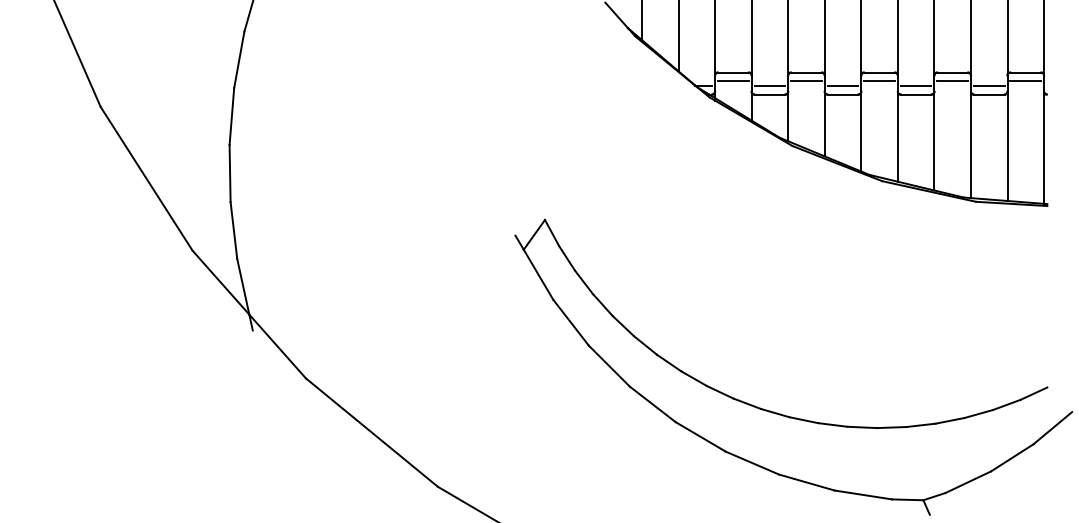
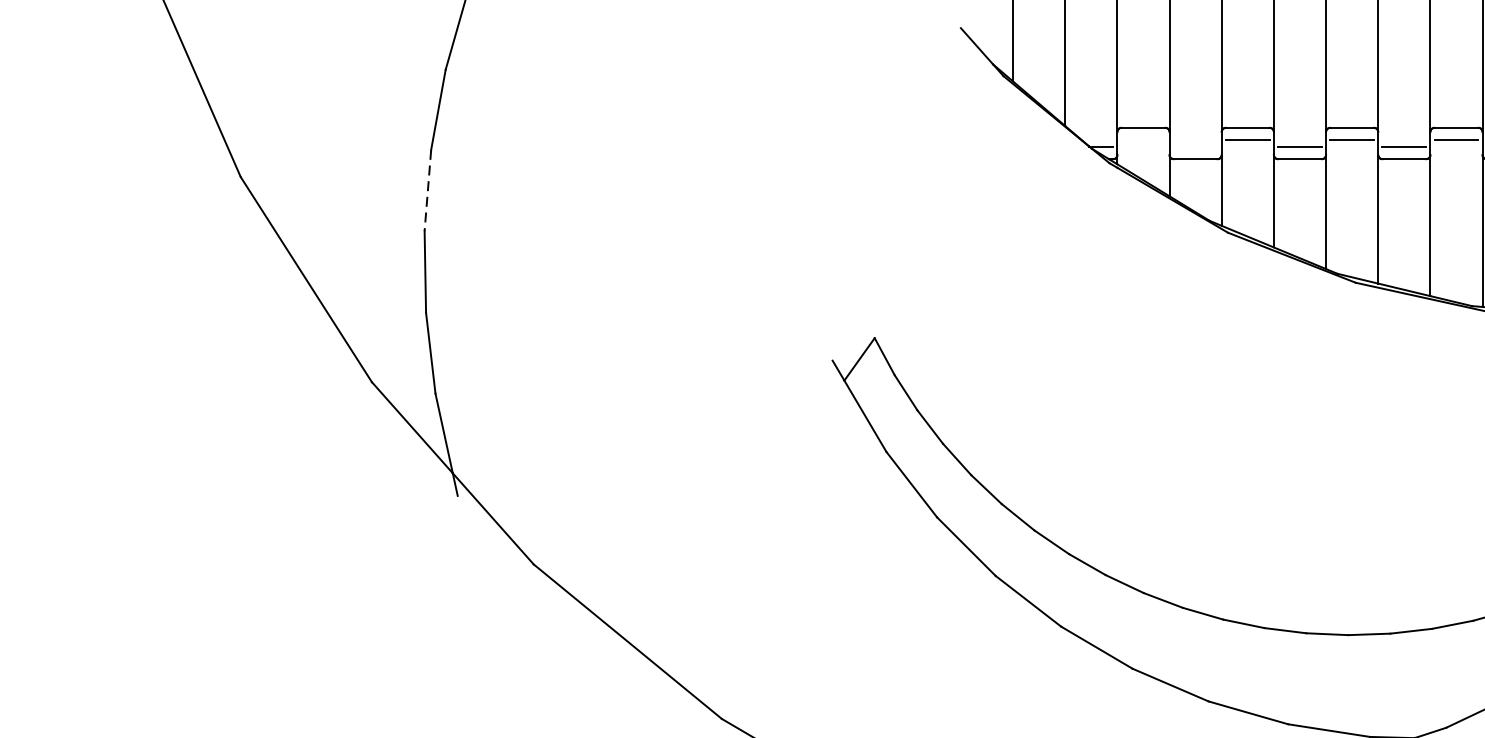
line: (733, 81) -> (1143, 140), removed
line: (769, 85) -> (1195, 146), removed
line: (231, 116) -> (427, 190), solid -> dashed

